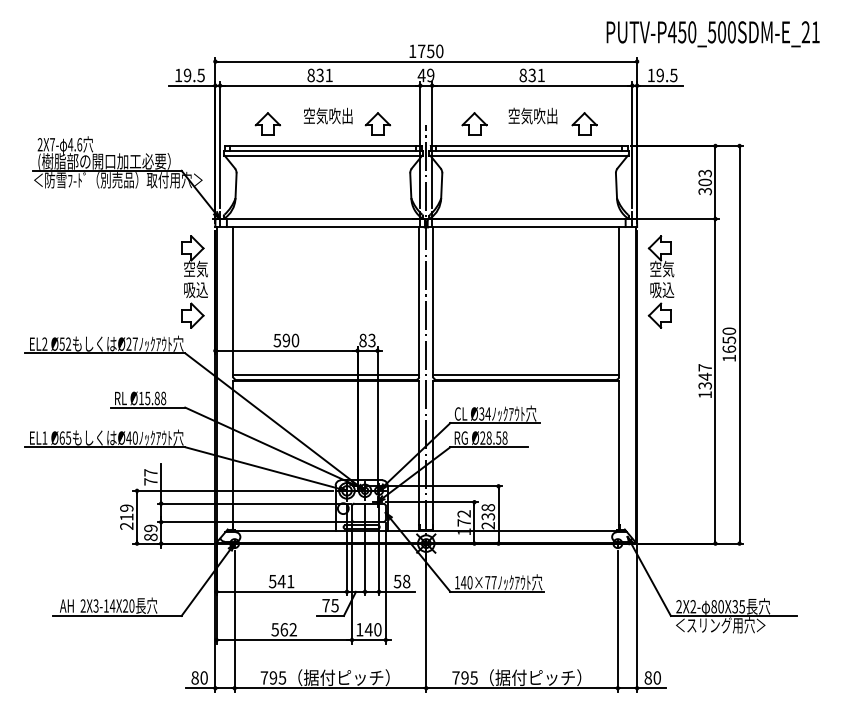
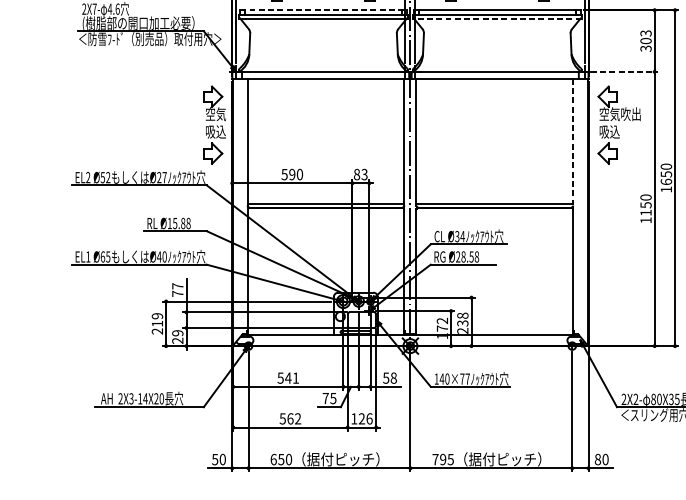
line: (323, 145) -> (323, 9), solid -> dashed
line: (529, 155) -> (497, 18), solid -> dashed
line: (679, 219) -> (624, 72), solid -> dashed
text: (686, 268) -> (630, 113), 空気 -> 空気吹出
line: (619, 302) -> (573, 142), solid -> dashed
text: (704, 376) -> (645, 204), 1347 -> 1150
text: (150, 537) -> (177, 340), 89 -> 29
text: (372, 629) -> (365, 418), 140 -> 126
text: (194, 677) -> (214, 459), 80 -> 50
text: (273, 677) -> (281, 459), 795 -> 650

